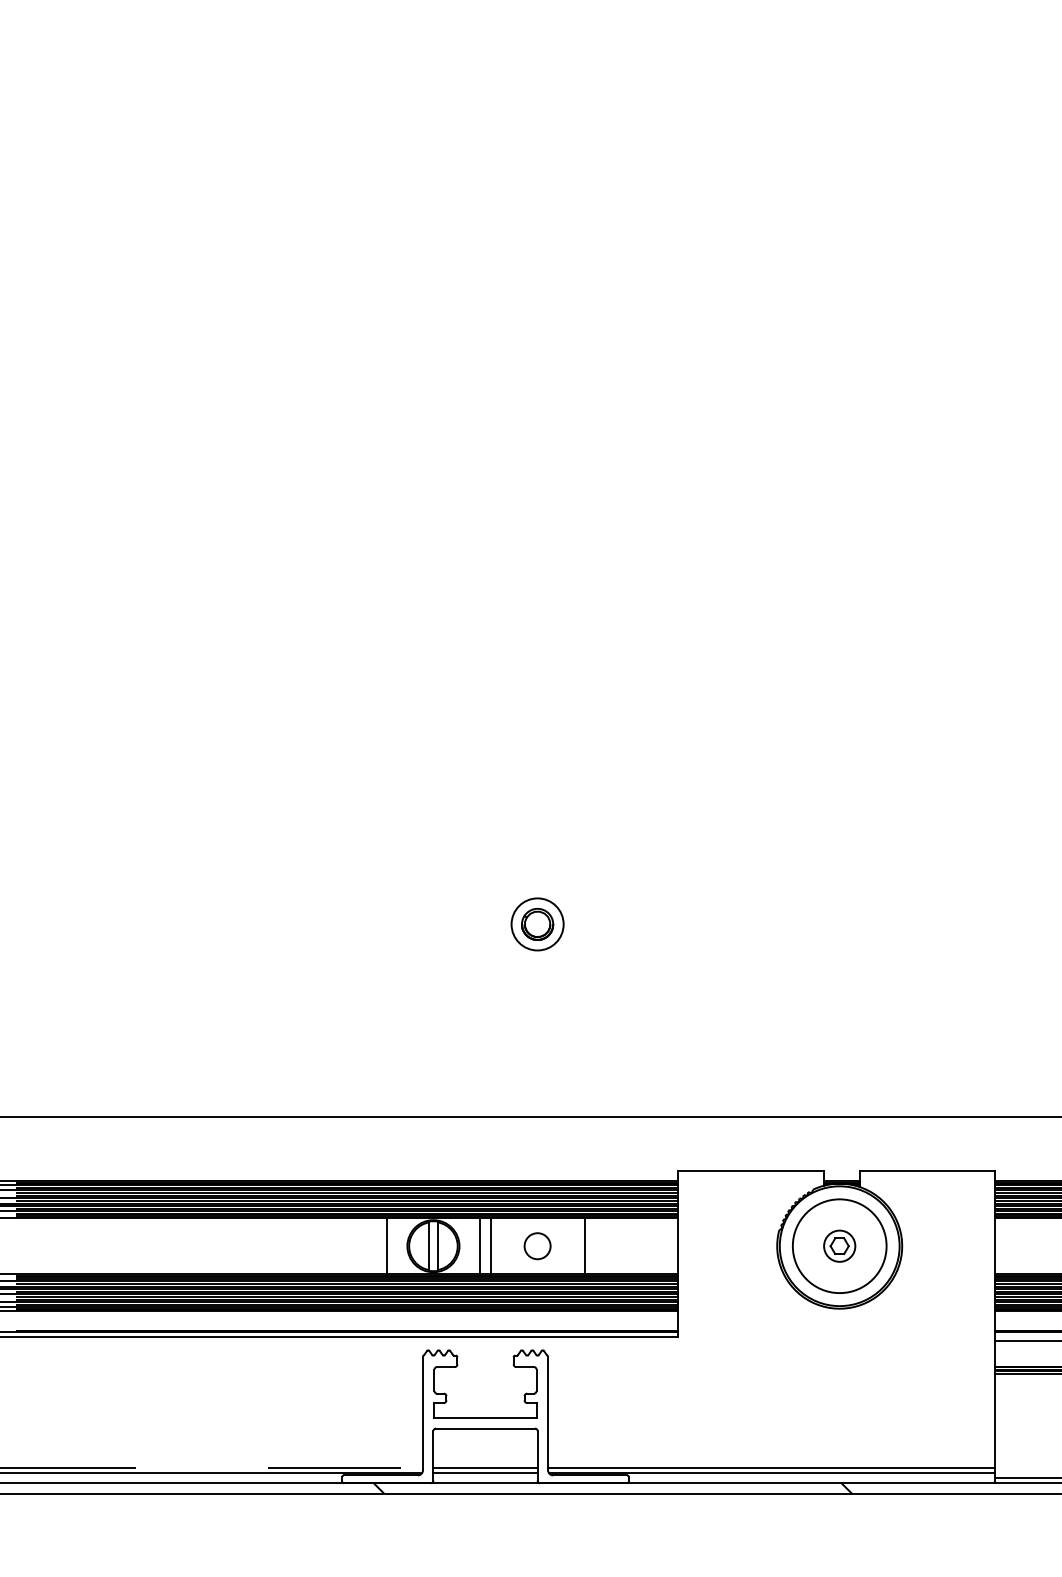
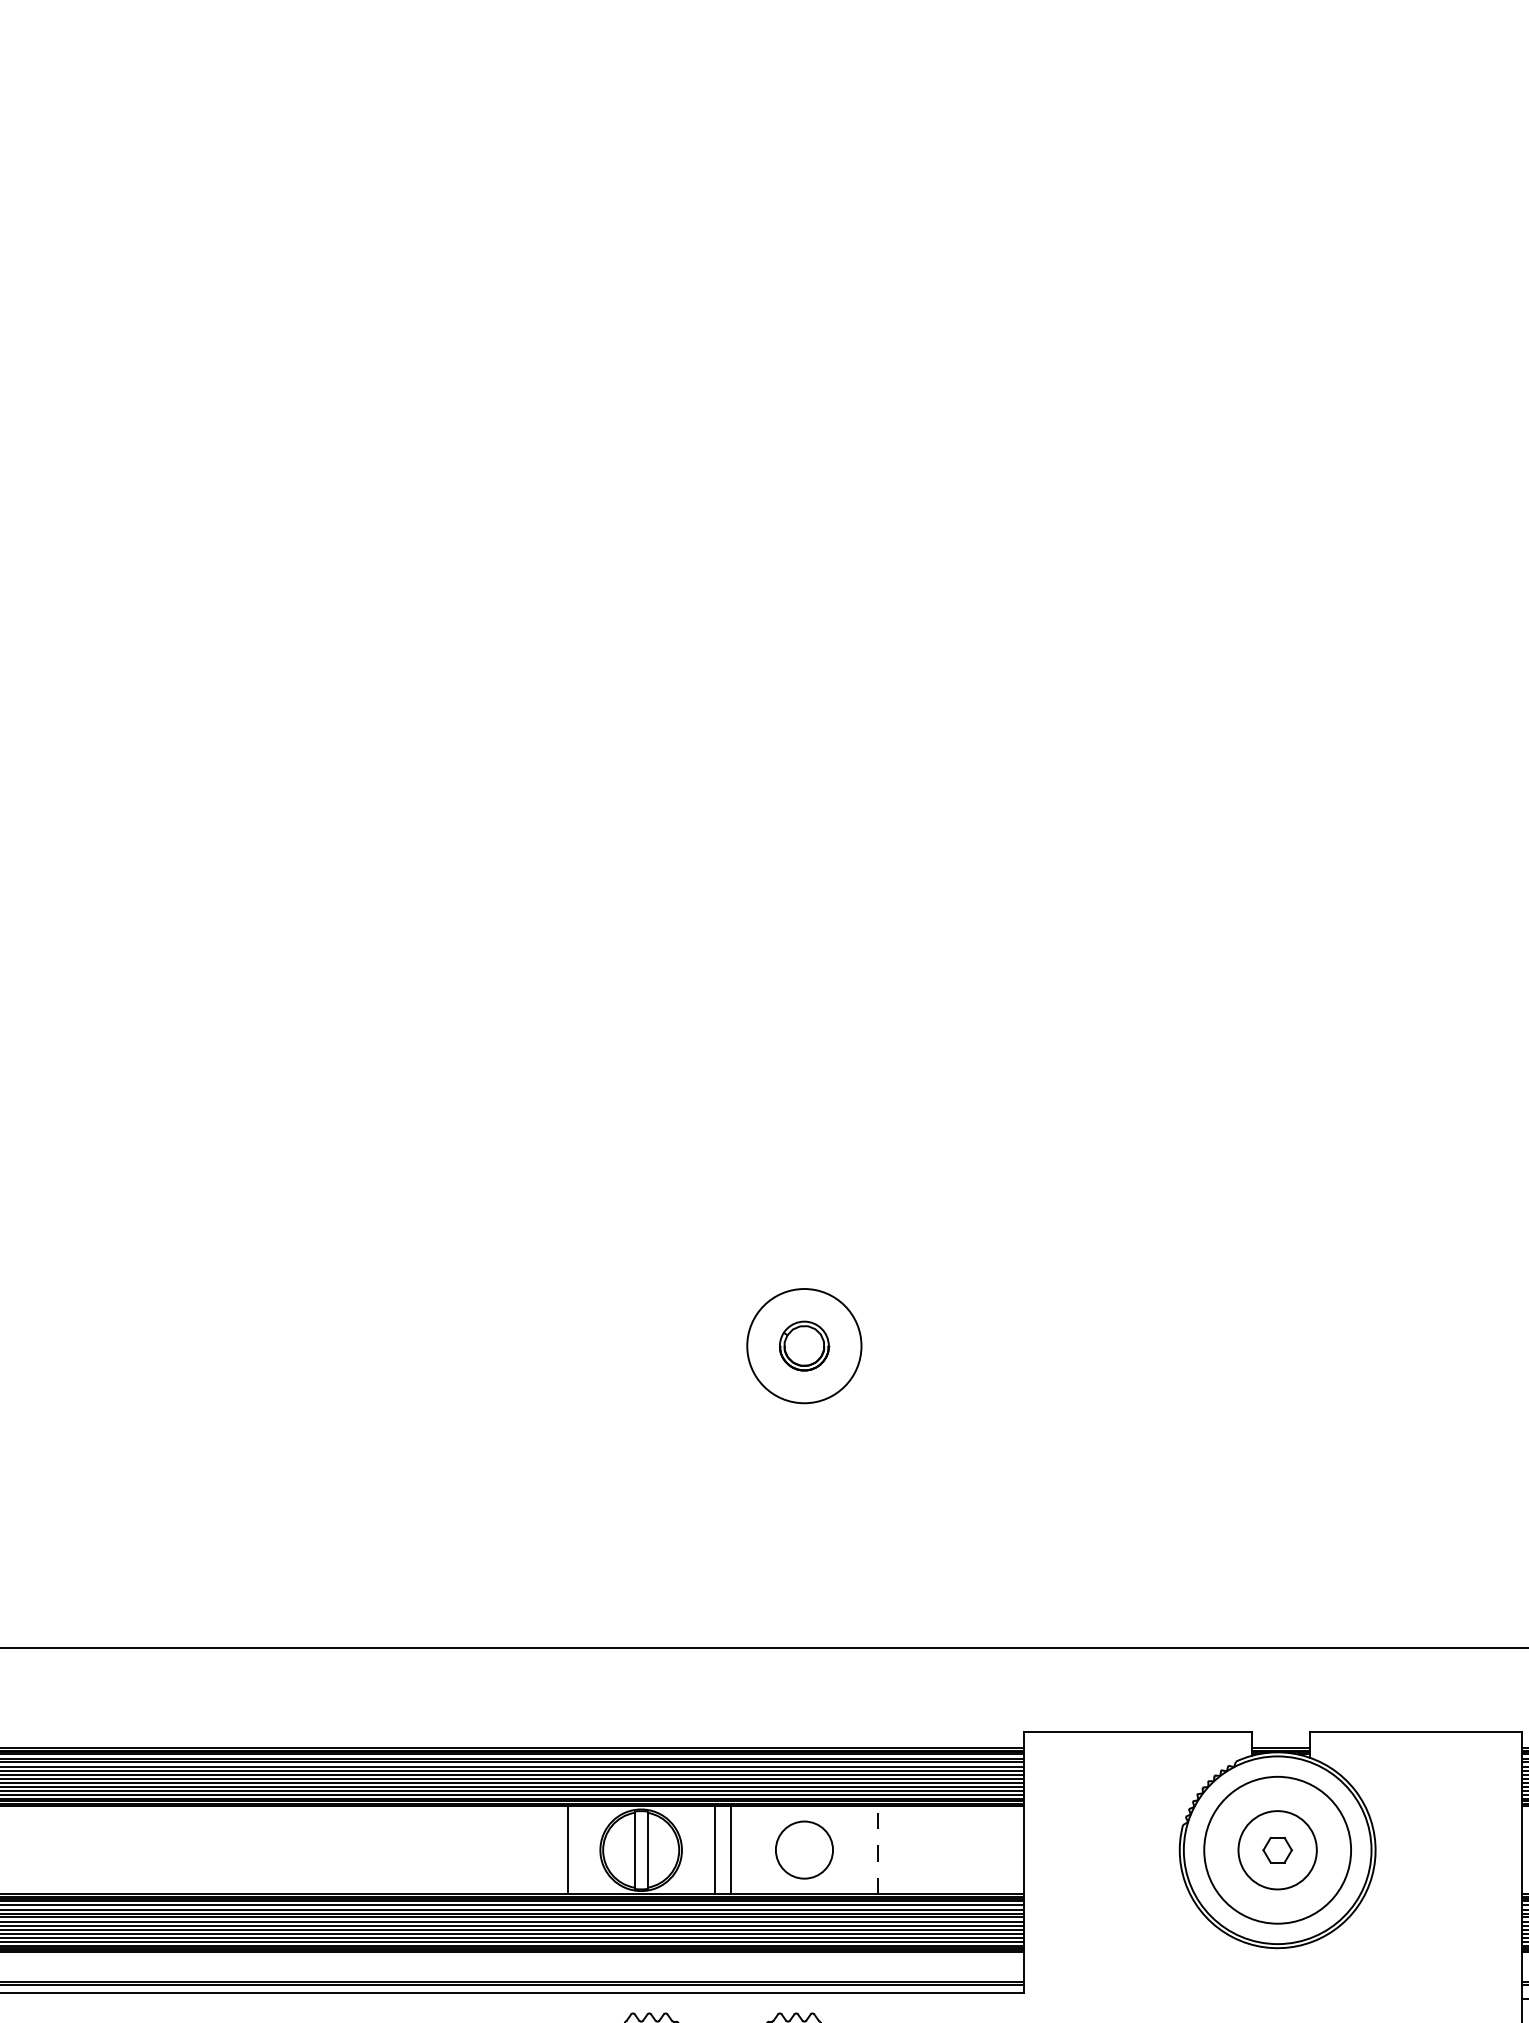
circle: (537, 924) -> (804, 1346), size x1.4
line: (584, 1245) -> (877, 1849), solid -> dashed
circle: (839, 1245) -> (1277, 1849), size x1.6
circle: (537, 1246) -> (804, 1850), size x1.4

